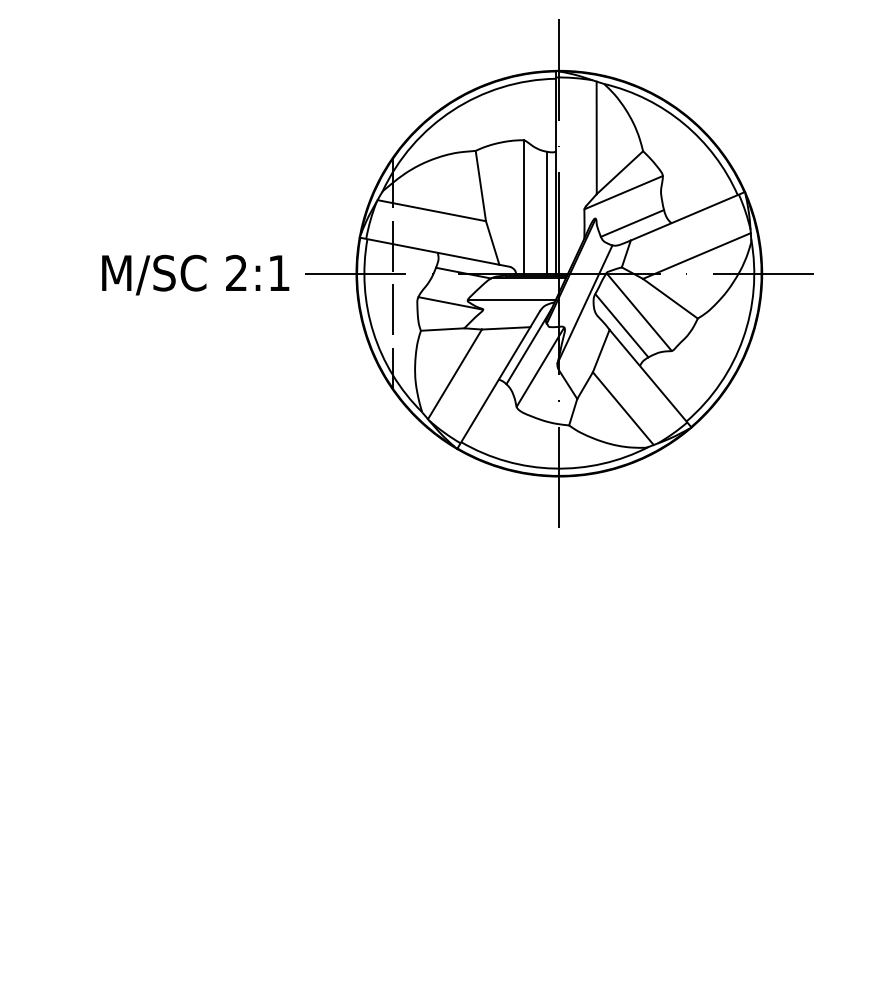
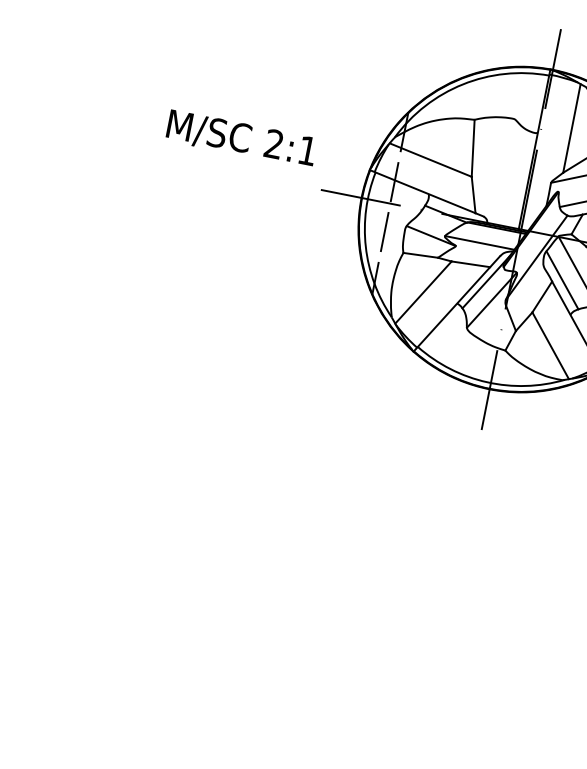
line: (524, 207) -> (504, 172), removed
line: (546, 213) -> (520, 180), removed
text: (195, 274) -> (241, 138), moved

